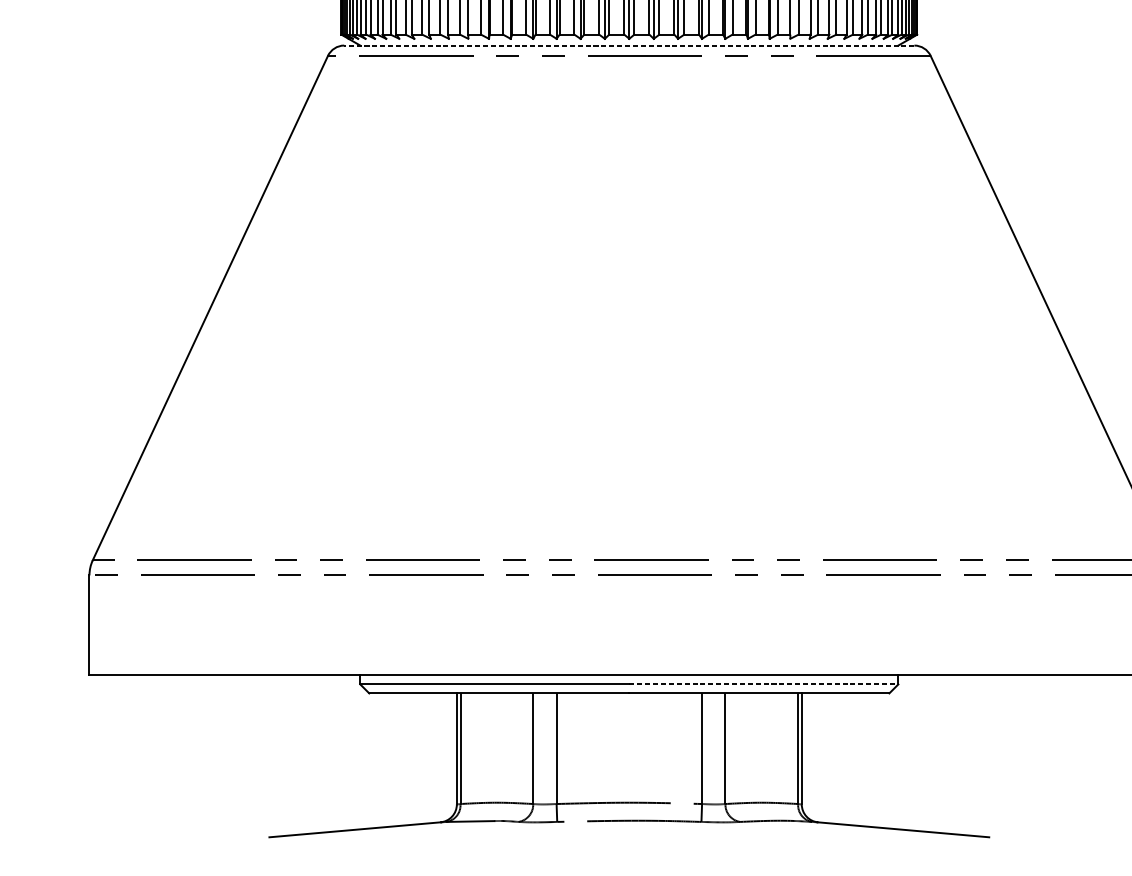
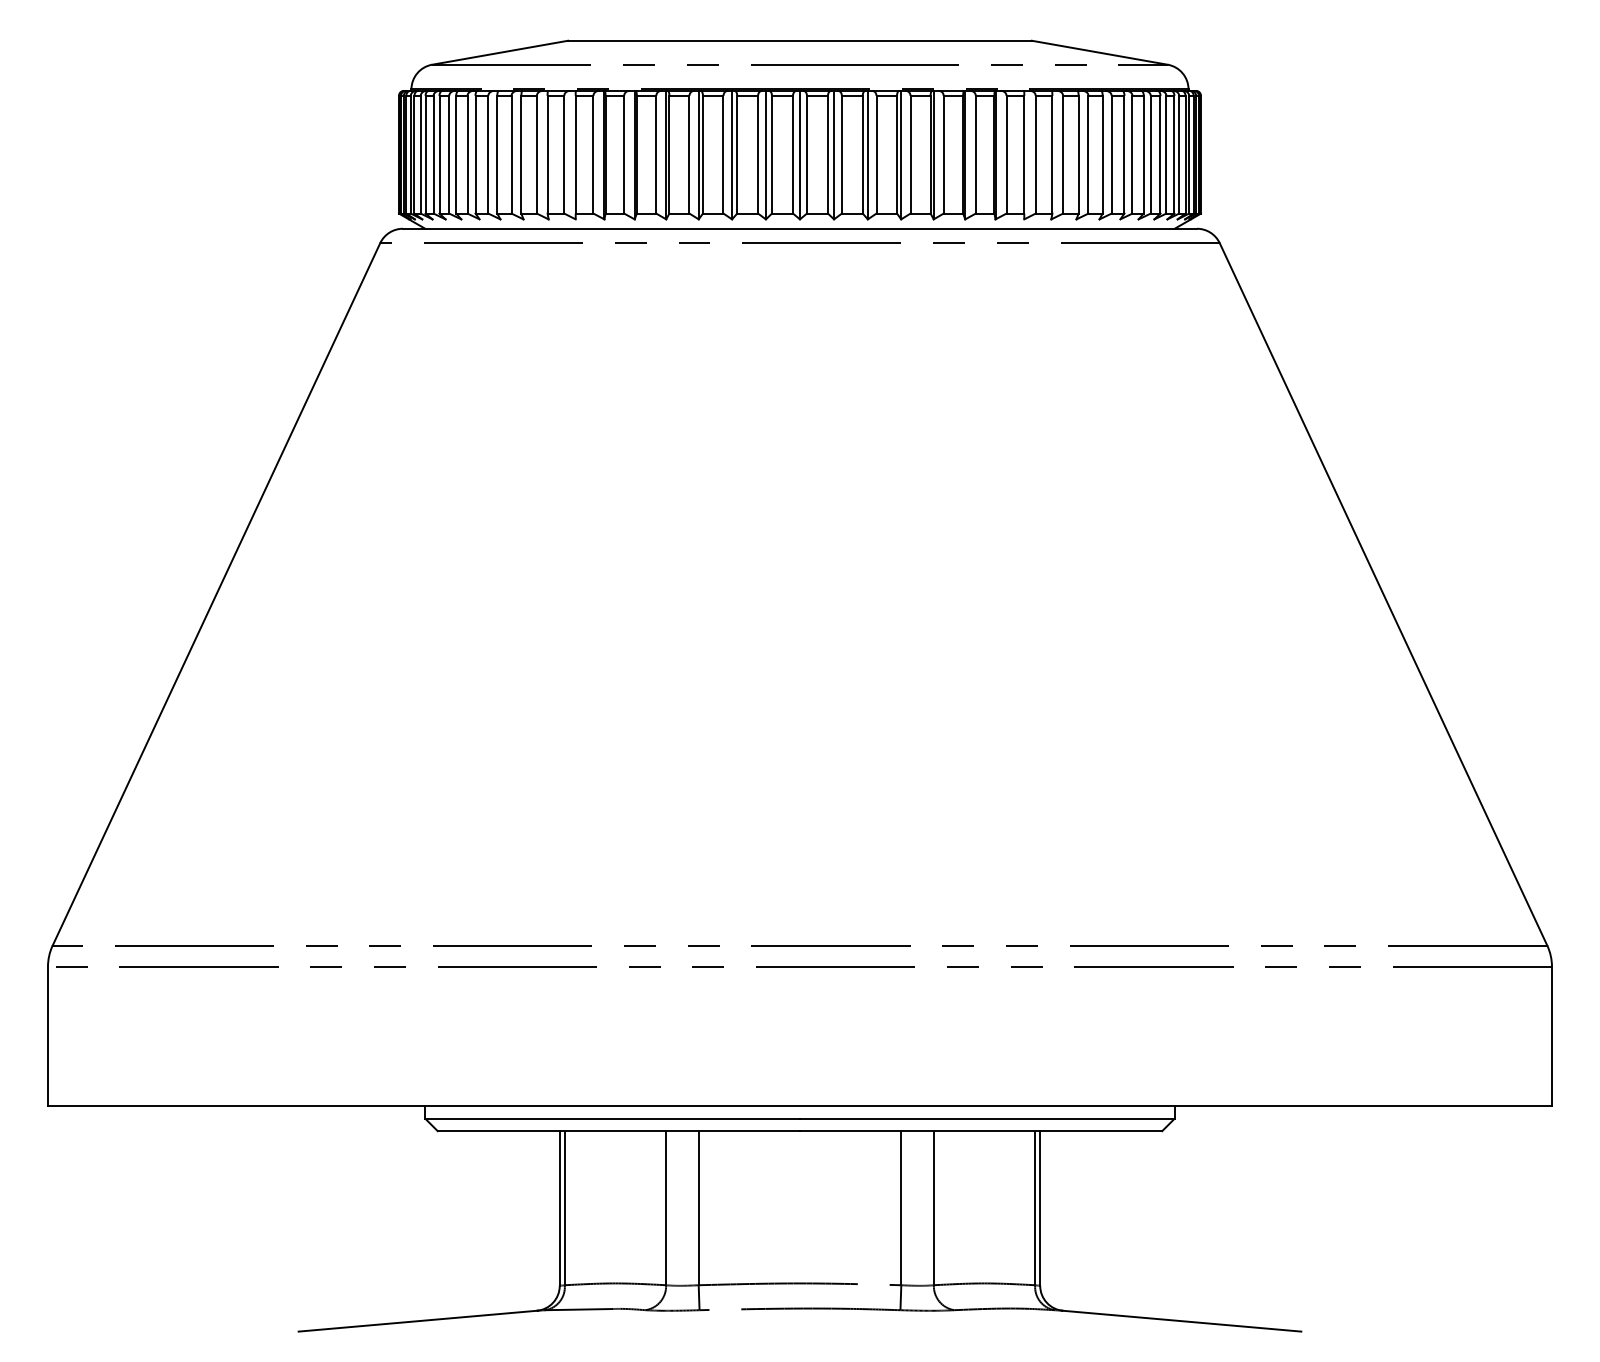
line: (628, 45) -> (799, 228), dashed -> solid
line: (763, 684) -> (987, 1118), dashed -> solid

